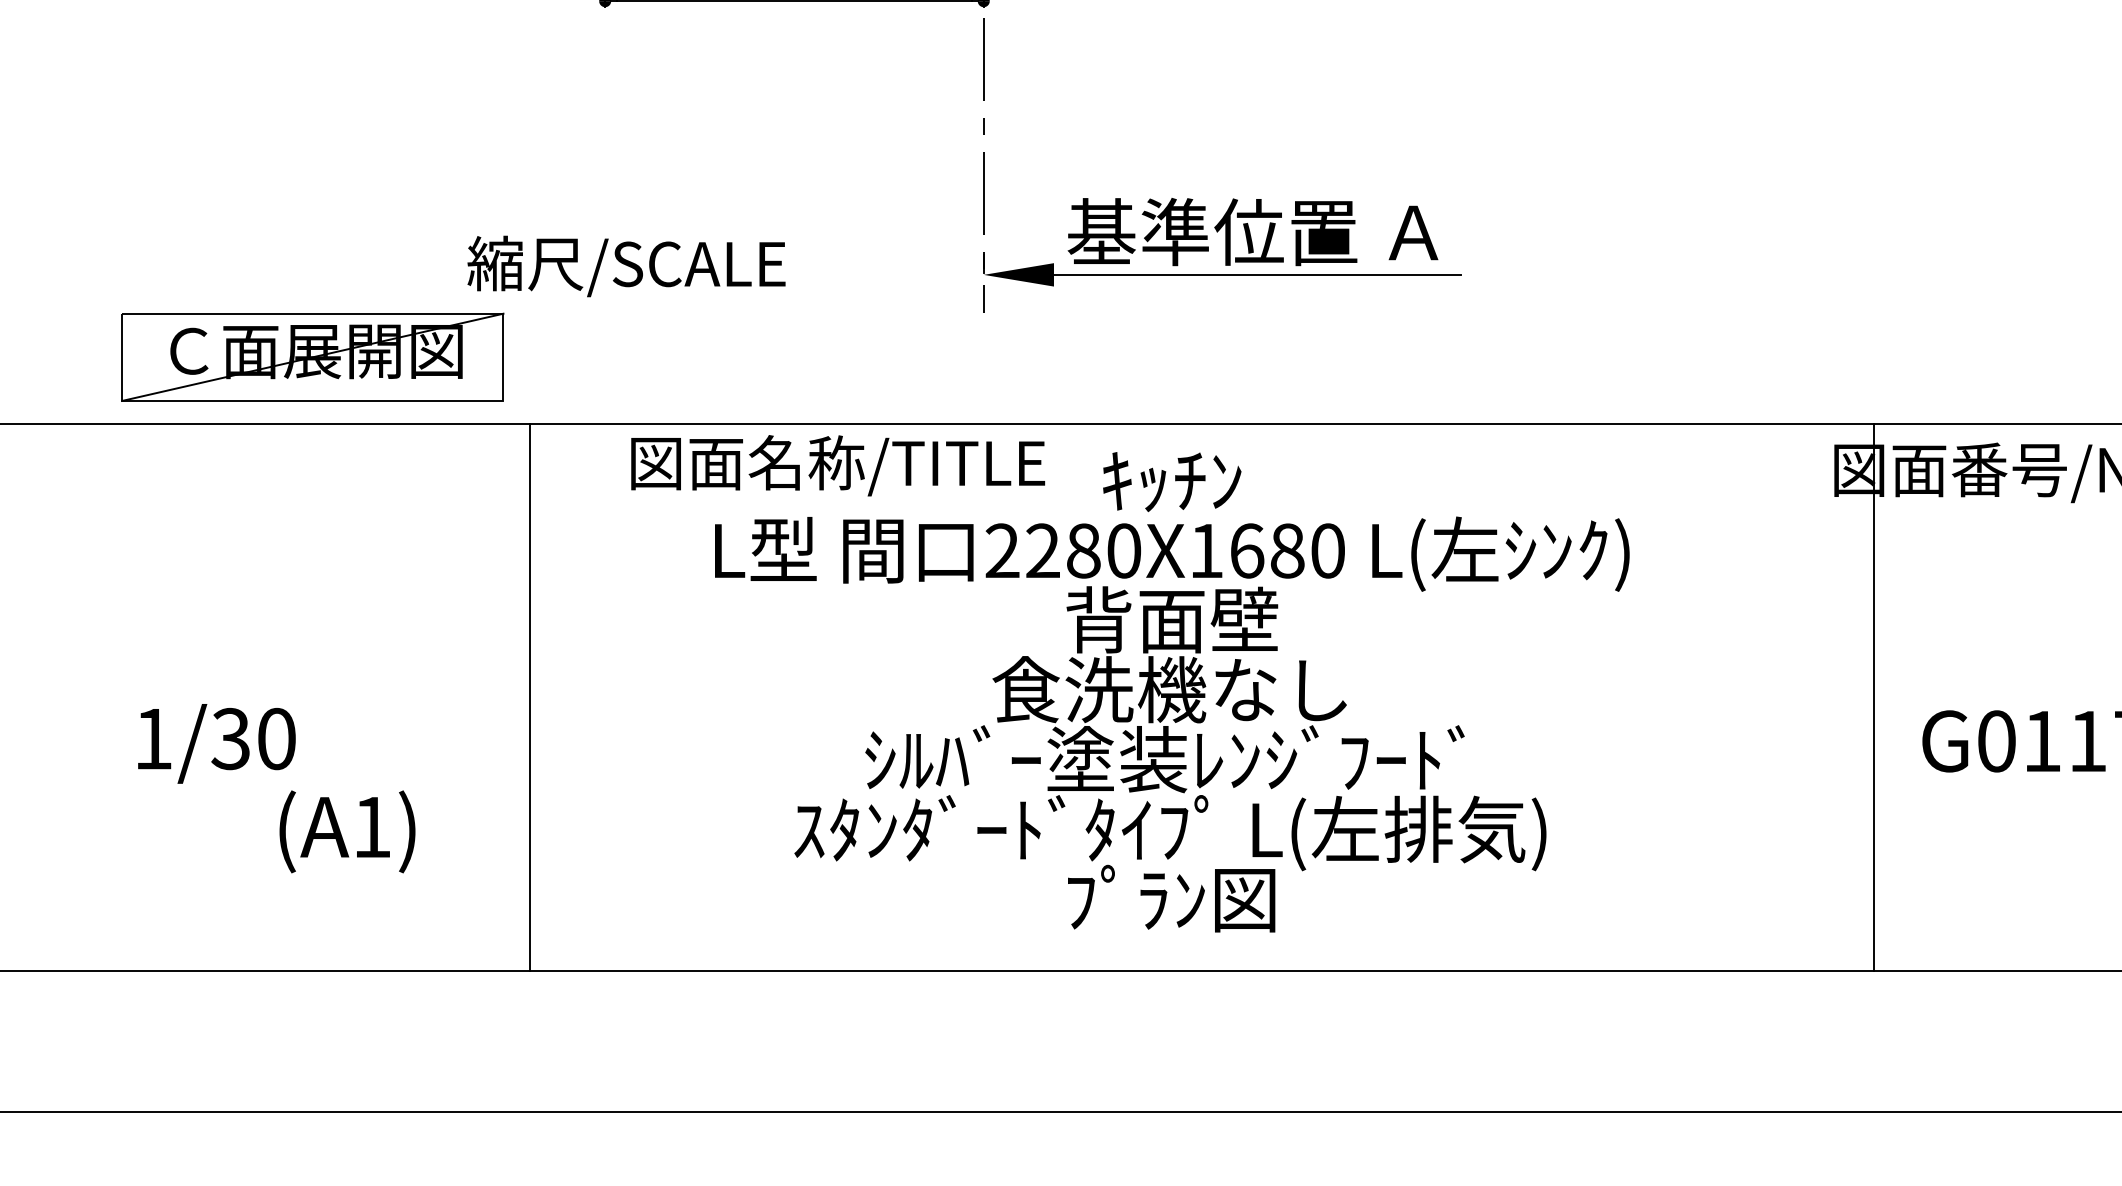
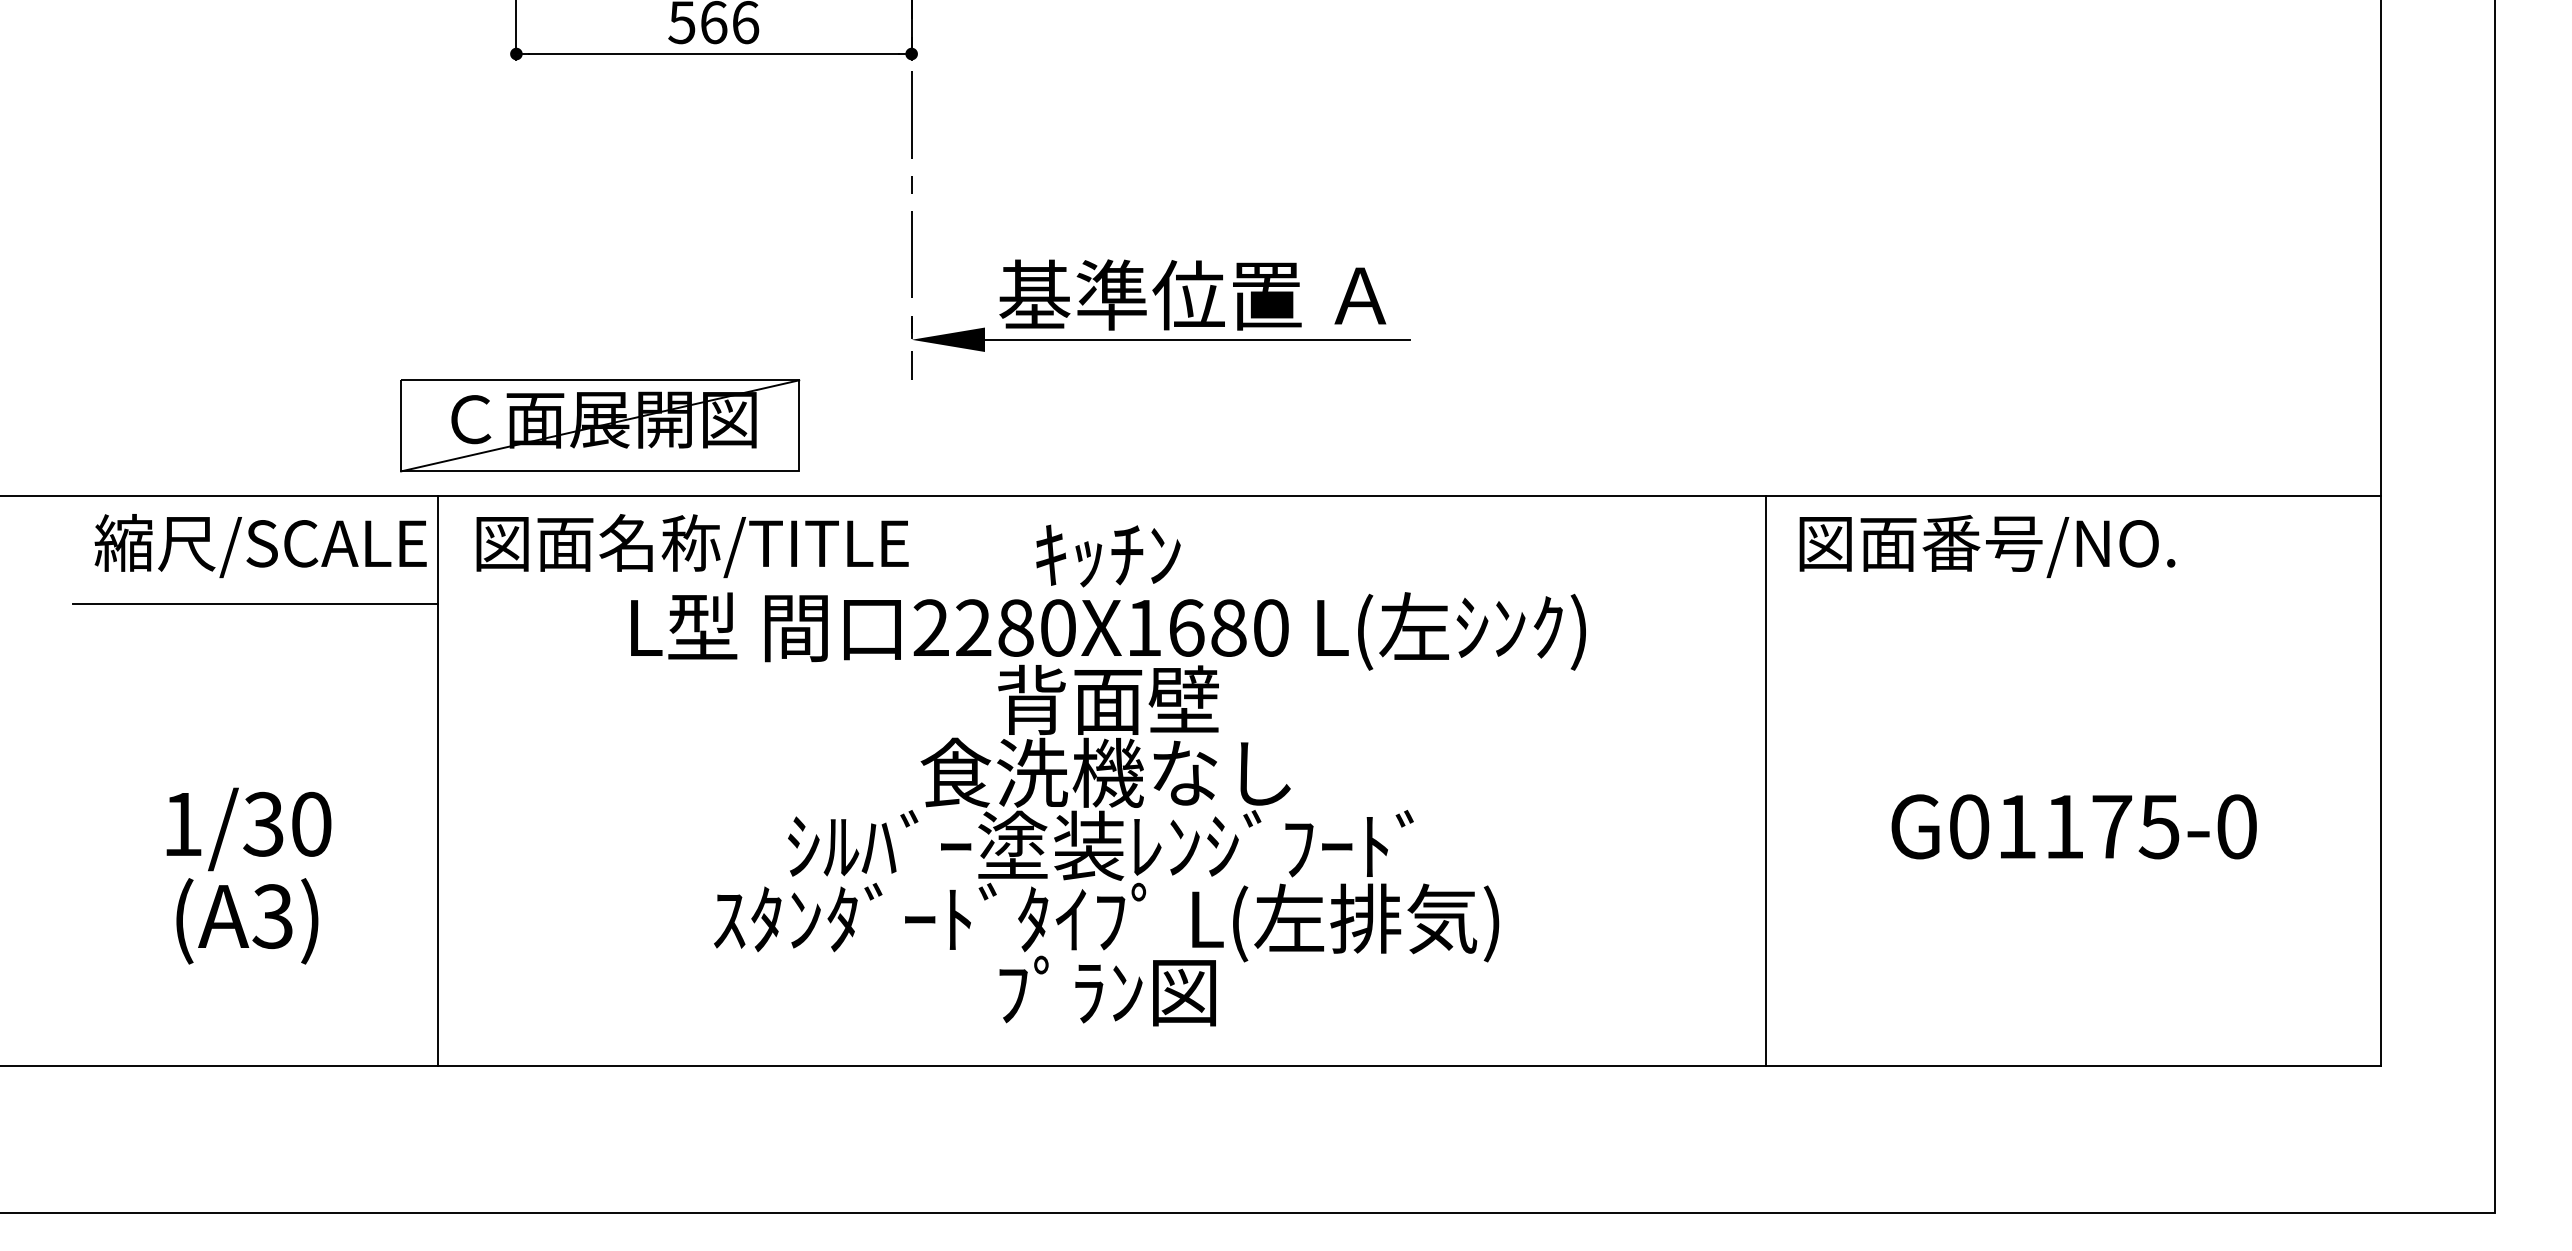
text: (626, 266) -> (260, 546), moved
part: (313, 356) -> (600, 425), moved
text: (838, 466) -> (692, 546), moved
line: (355, 527) -> (255, 603), added
line: (1874, 696) -> (1766, 780), moved
text: (216, 743) -> (248, 829), moved
text: (371, 827) -> (272, 916), (A1) -> (A3)

